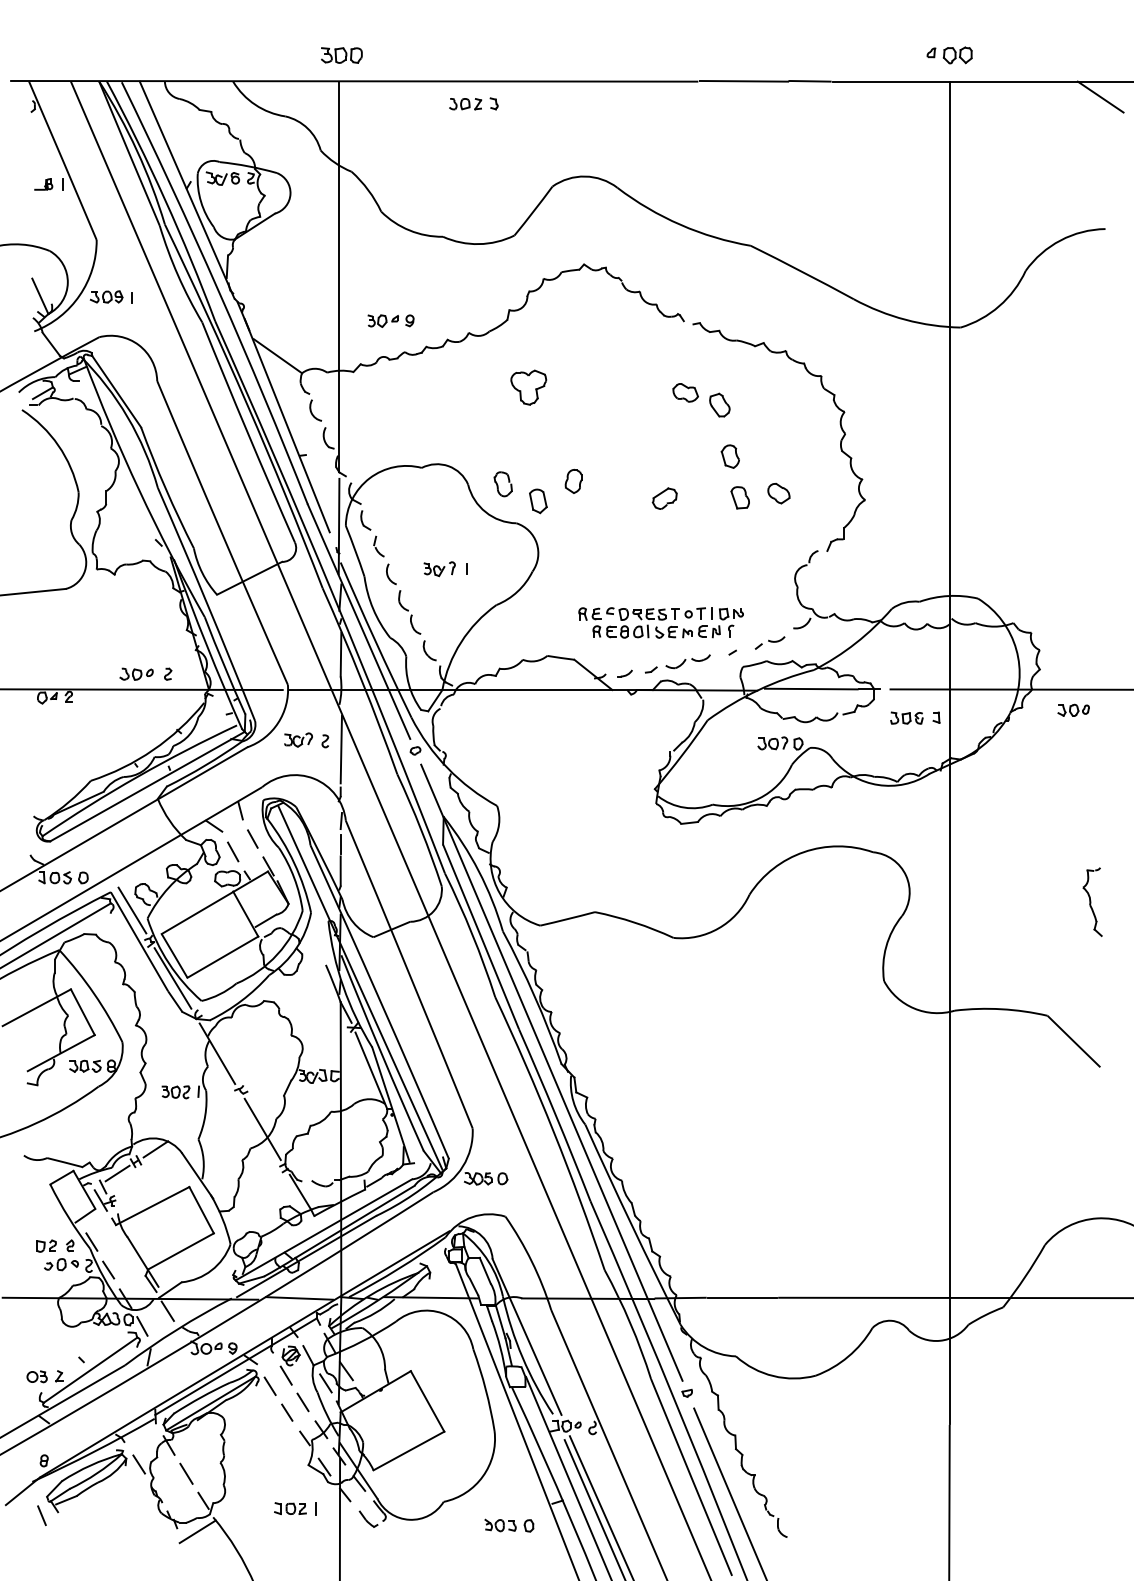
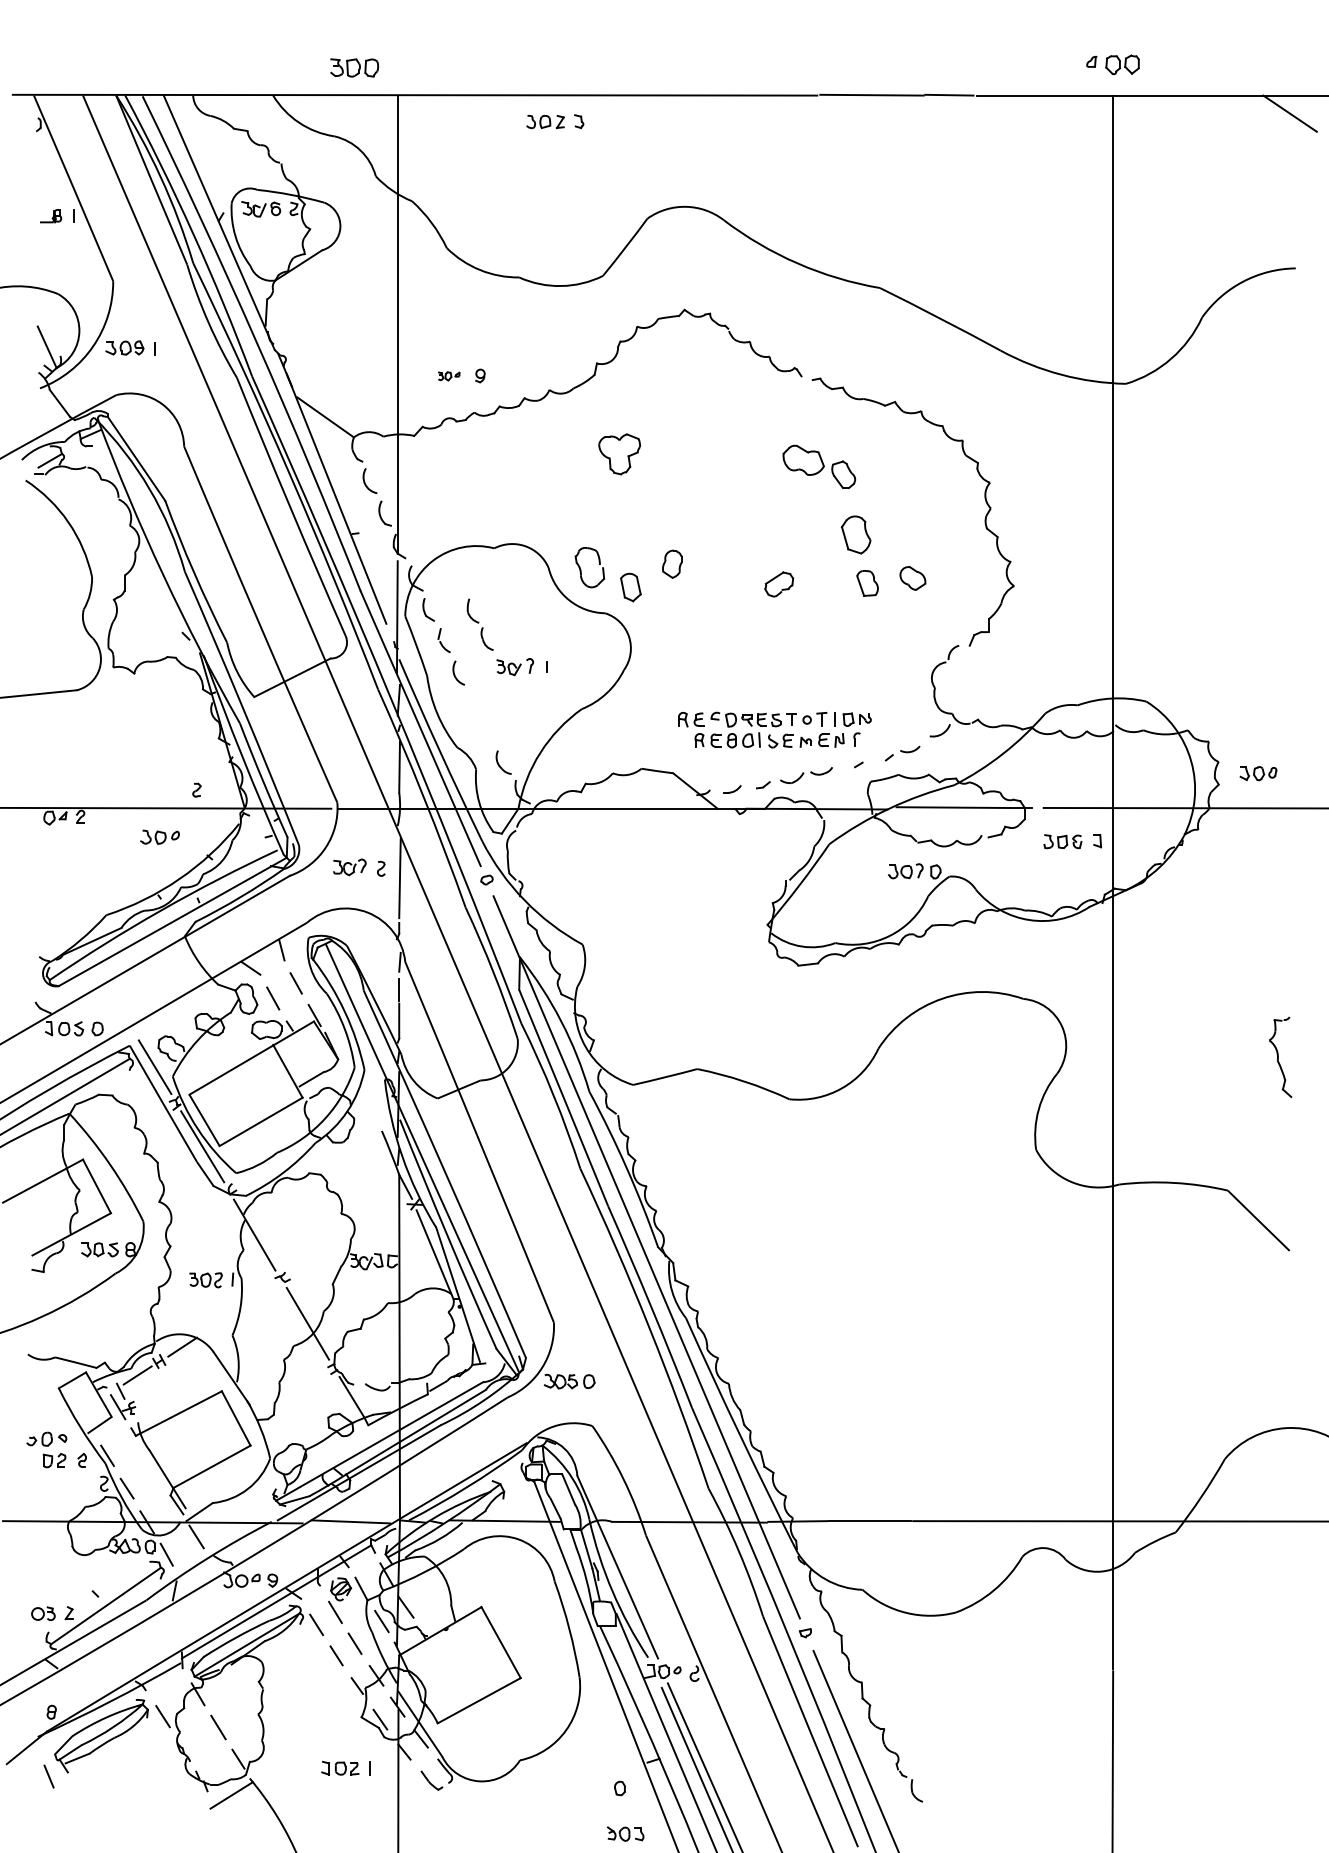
part: (341, 55) -> (354, 67), moved
part: (382, 321) -> (448, 376), size x0.6
part: (685, 392) -> (803, 460), size x1.4
part: (729, 456) -> (855, 535), size x1.4
part: (503, 484) -> (589, 567), size x1.4
part: (409, 612) -> (479, 624), moved
part: (136, 673) -> (159, 836), moved
part: (1073, 710) -> (1258, 773), moved
part: (61, 1263) -> (46, 1438), moved
part: (500, 1525) -> (625, 1833), moved

